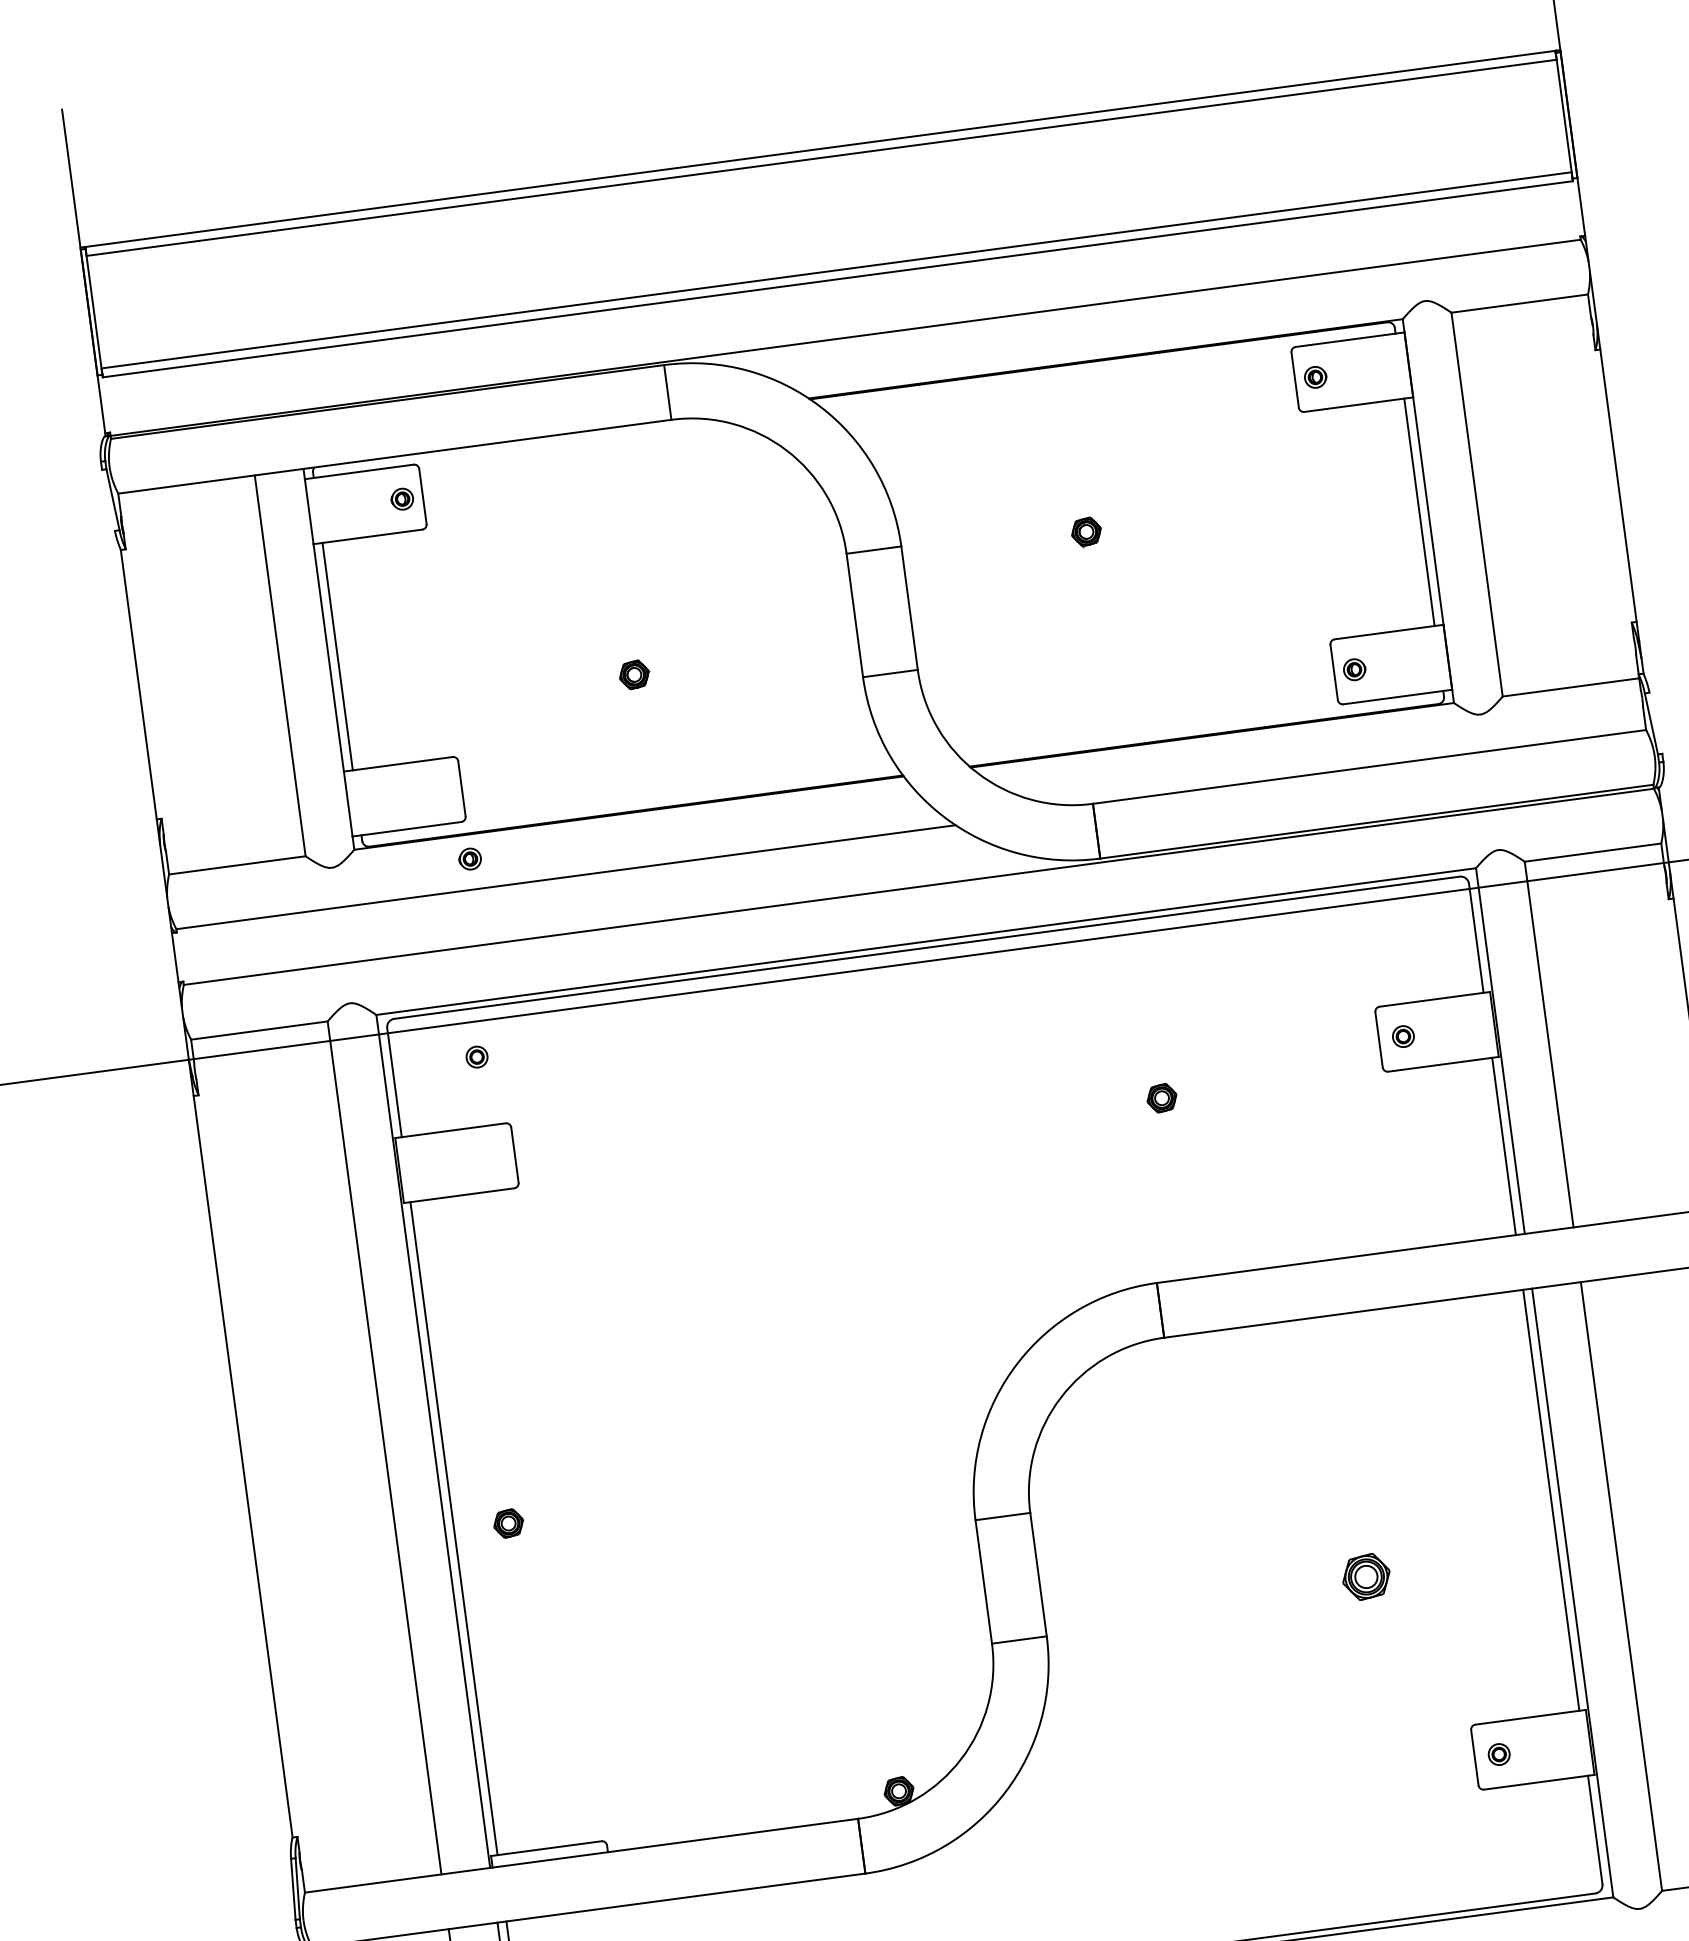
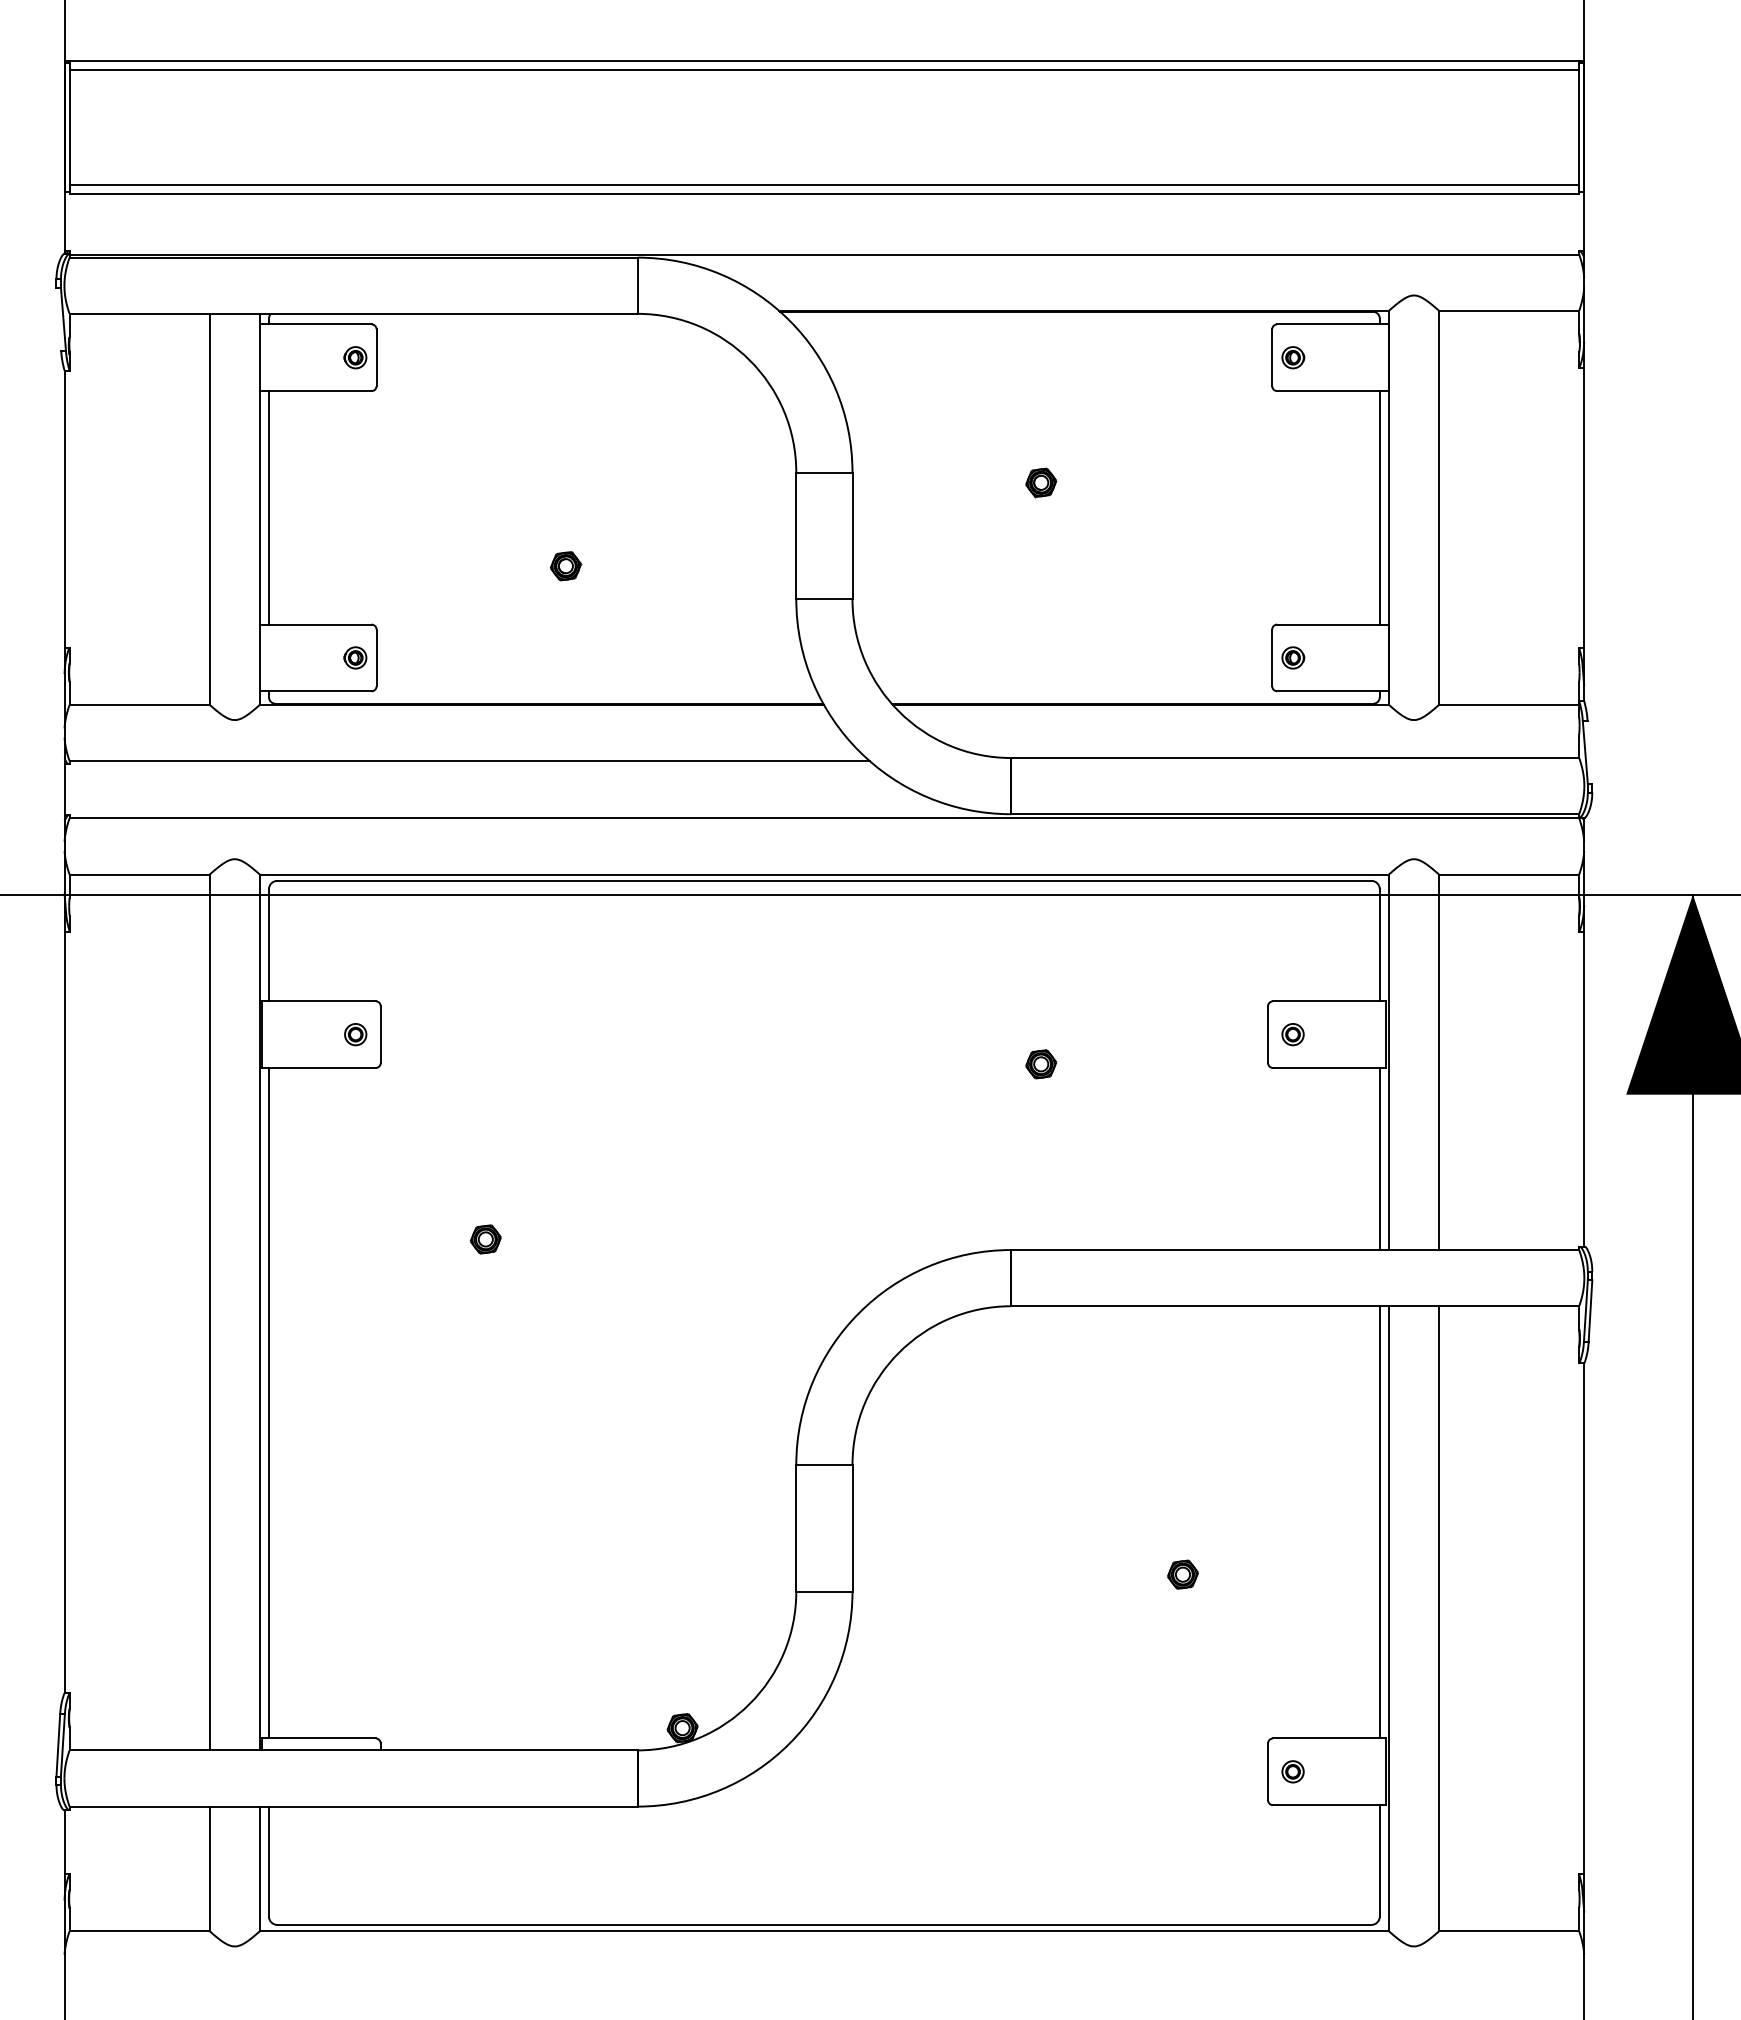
part: (470, 858) -> (355, 657), moved
part: (476, 1057) -> (355, 1034), moved
part: (508, 1523) -> (485, 1239), moved
part: (1365, 1576) -> (1182, 1574), size x0.62

